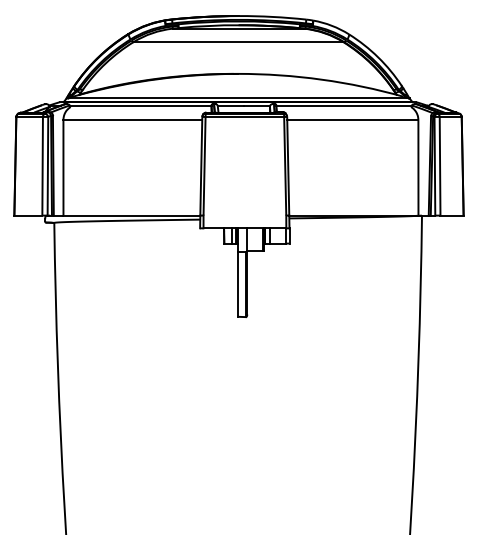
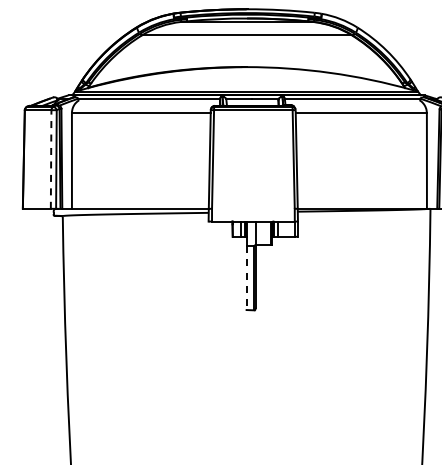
line: (42, 167) -> (50, 160), solid -> dashed
line: (238, 285) -> (246, 278), solid -> dashed

